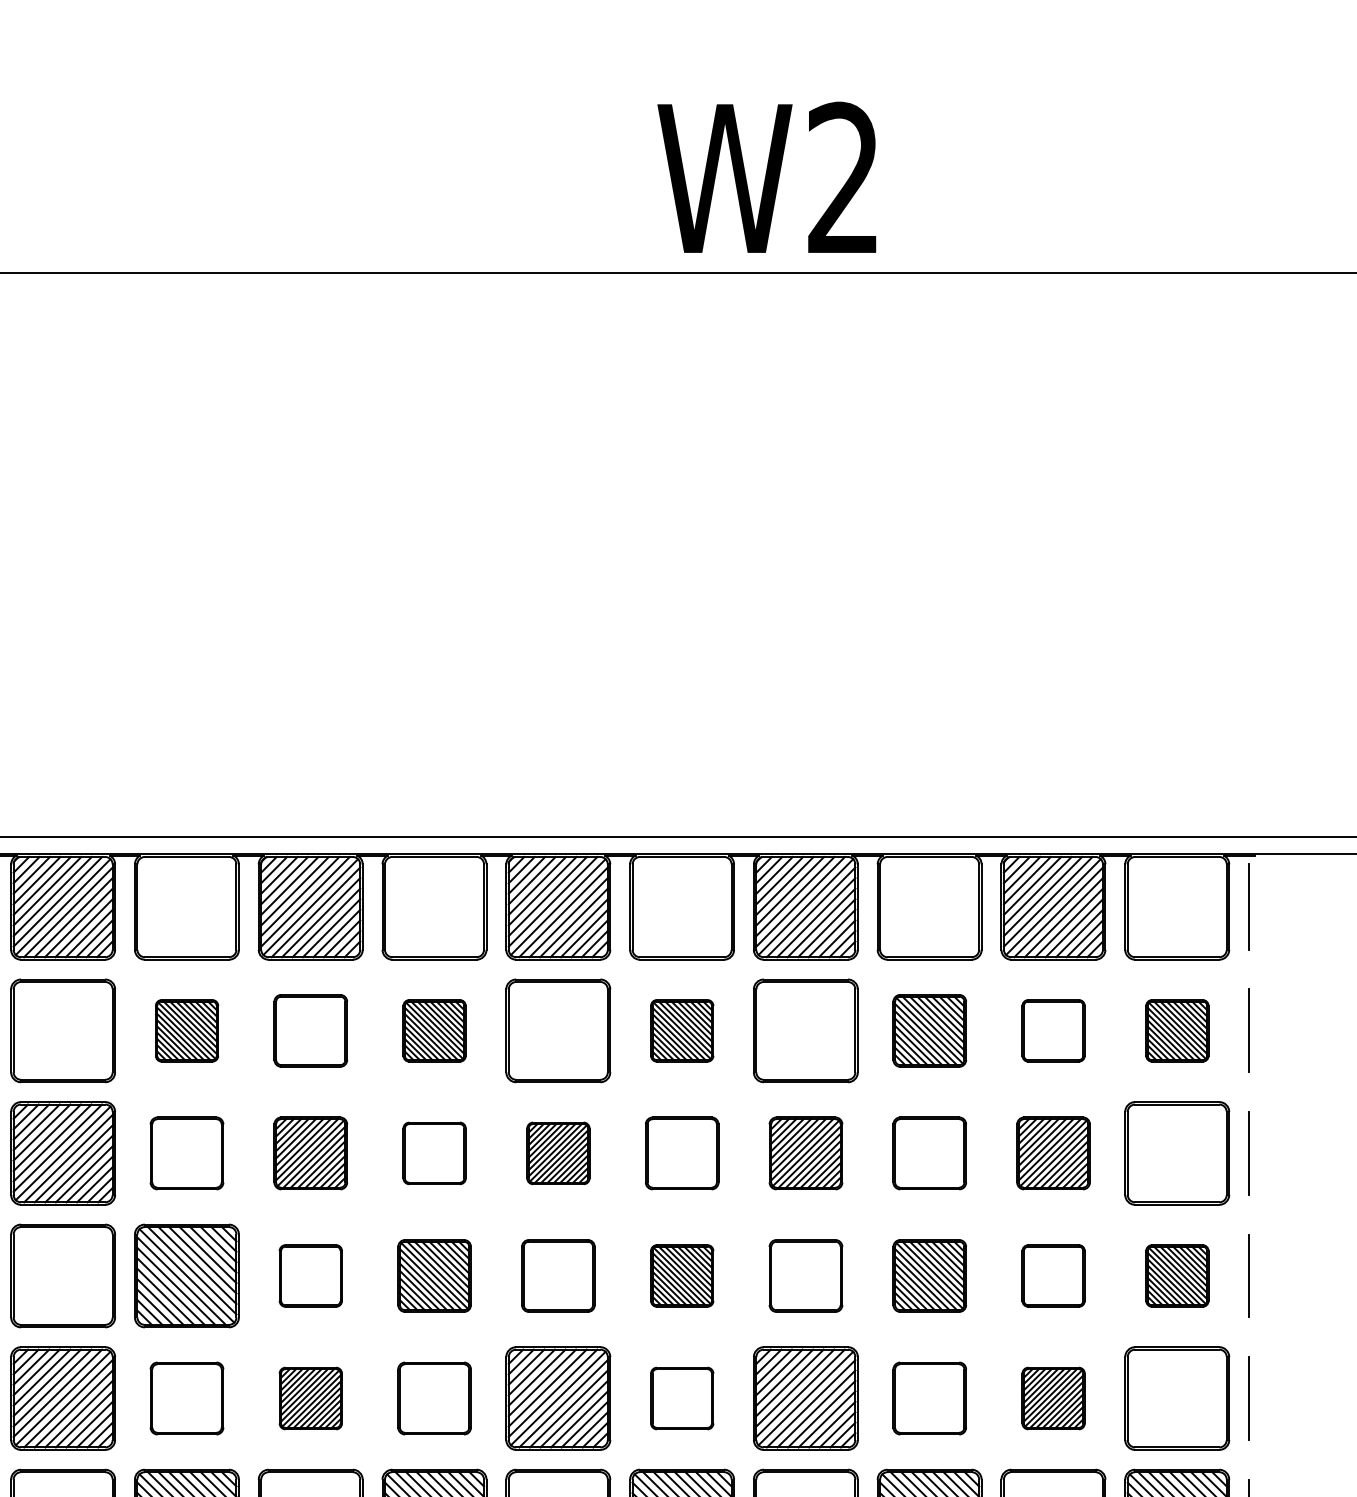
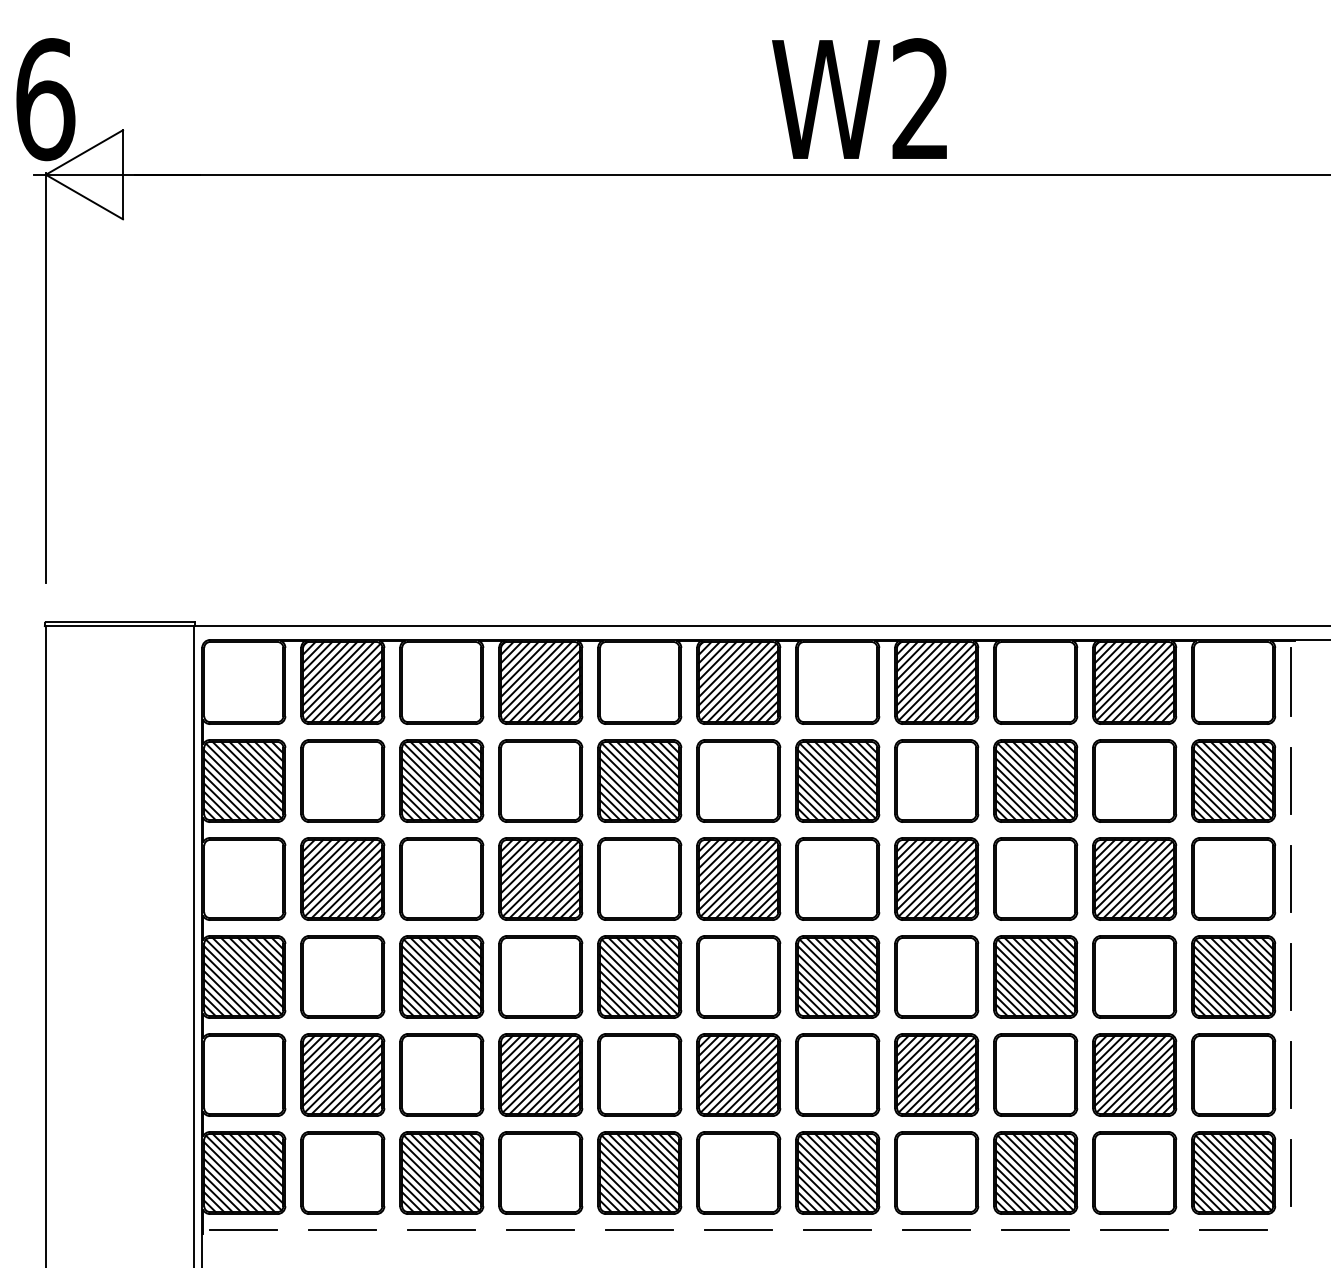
text: (766, 177) -> (859, 98), moved
part: (186, 1030) -> (441, 780), size x1.67
part: (310, 1030) -> (540, 780), size x1.43
part: (434, 1030) -> (639, 780), size x1.67
part: (681, 1030) -> (837, 780), size x1.67
part: (929, 1030) -> (1035, 780), size x1.43
part: (1053, 1030) -> (1134, 780), size x1.67
part: (1177, 1030) -> (1233, 780), size x1.67
part: (186, 1152) -> (441, 878), size x1.43
part: (310, 1152) -> (540, 878), size x1.43
part: (434, 1152) -> (639, 878), size x1.67
part: (558, 1152) -> (738, 878), size x1.67
part: (681, 1152) -> (837, 878), size x1.43
part: (805, 1152) -> (936, 878), size x1.43
part: (929, 1152) -> (1035, 878), size x1.43
part: (1053, 1152) -> (1134, 878), size x1.43
part: (310, 1275) -> (540, 976), size x1.67
part: (434, 1275) -> (639, 976), size x1.43
part: (558, 1275) -> (738, 976), size x1.43
part: (681, 1275) -> (837, 976), size x1.67
part: (805, 1275) -> (936, 976), size x1.43
part: (929, 1275) -> (1035, 976), size x1.43
part: (1053, 1275) -> (1134, 976), size x1.67
part: (1177, 1275) -> (1233, 976), size x1.67
part: (186, 1397) -> (441, 1074), size x1.43
part: (310, 1397) -> (540, 1074), size x1.67
part: (434, 1397) -> (639, 1074), size x1.43
part: (681, 1397) -> (837, 1074), size x1.67
part: (929, 1397) -> (1035, 1074), size x1.43
part: (1053, 1397) -> (1134, 1074), size x1.67

